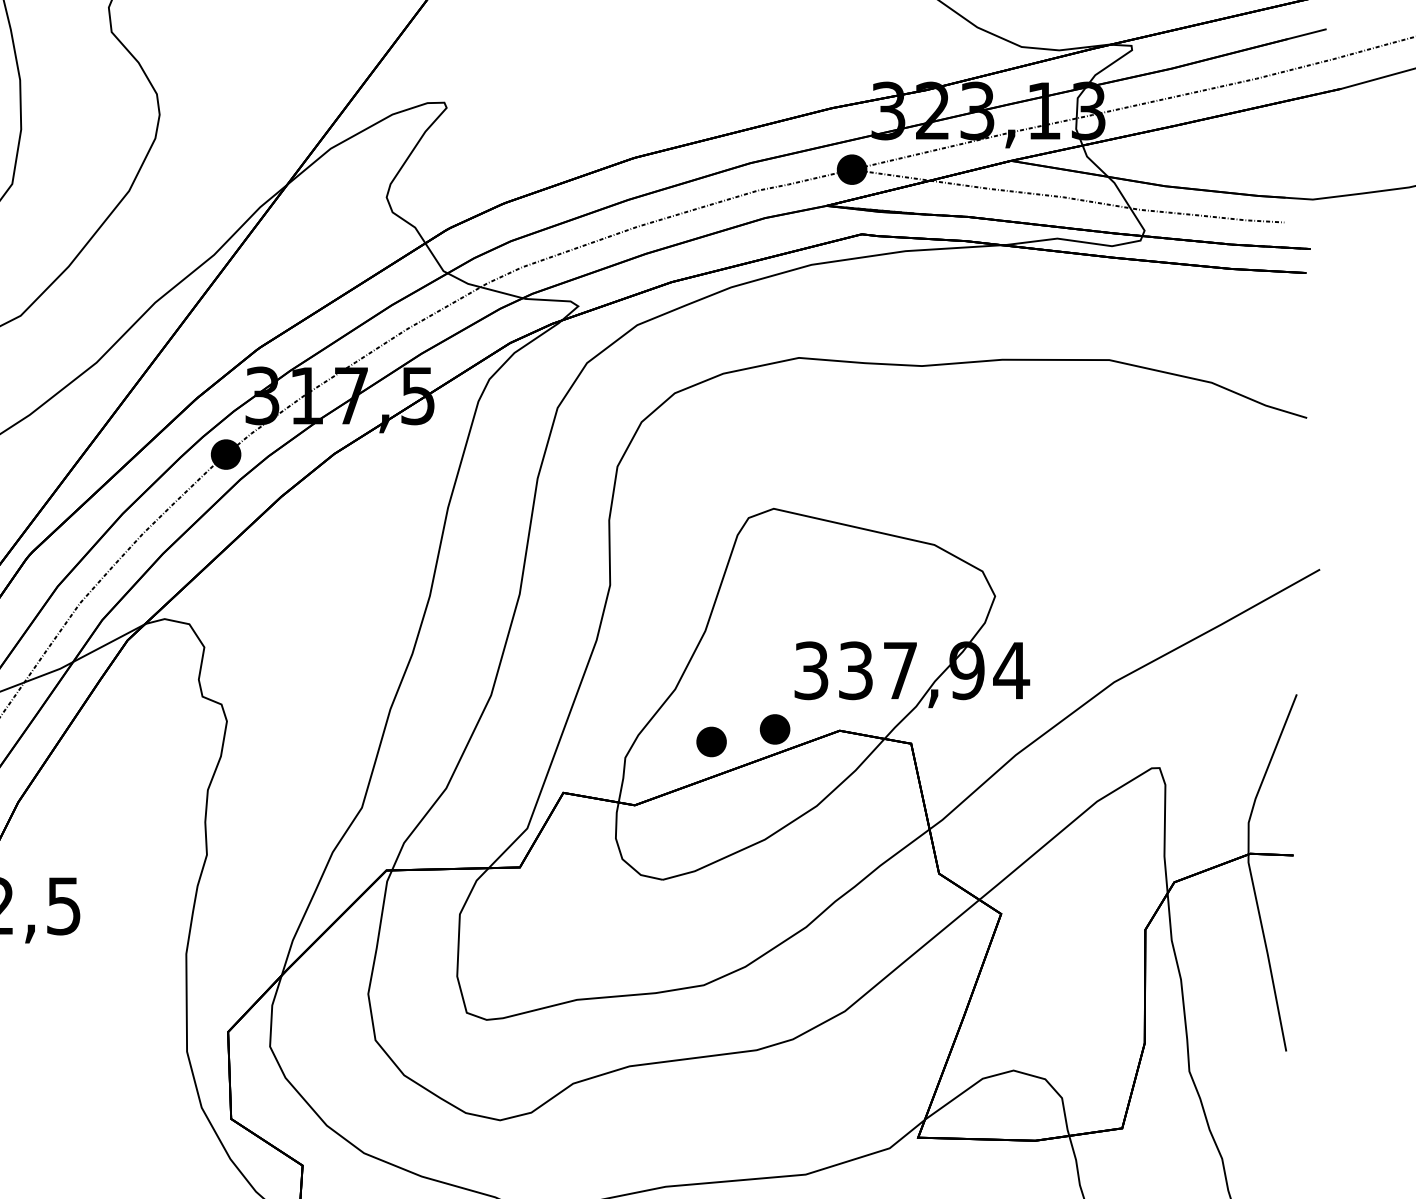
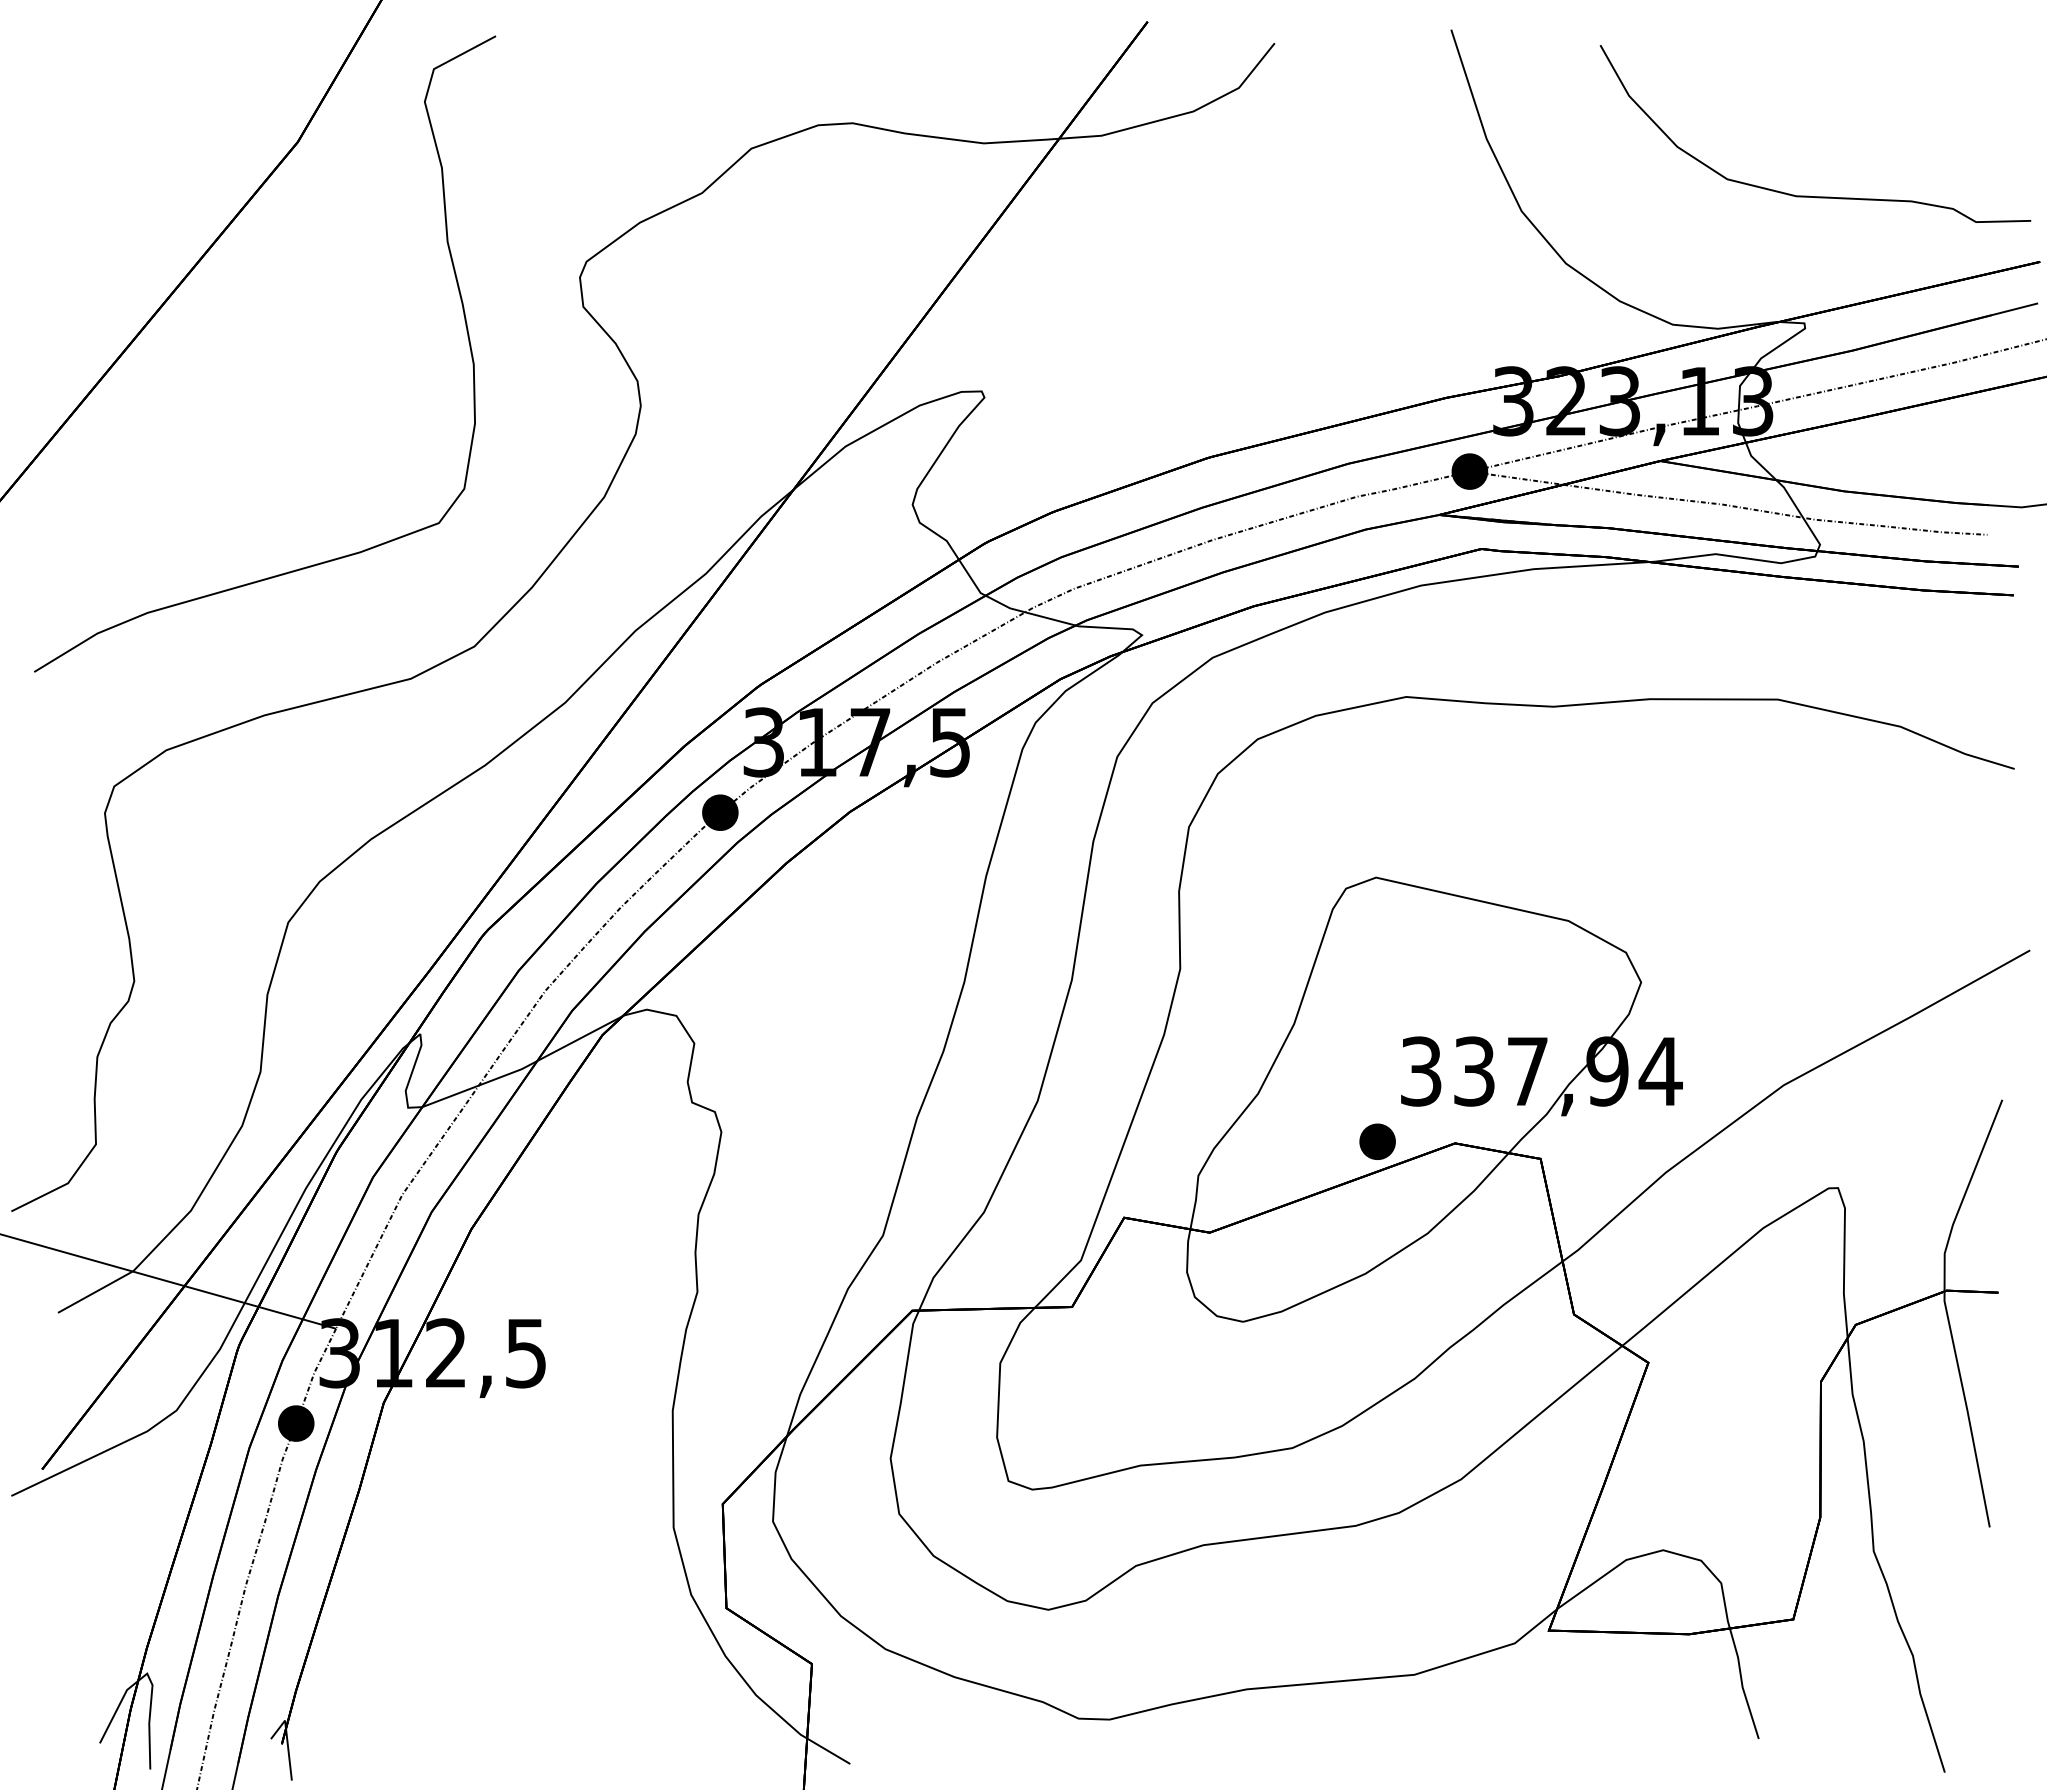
part: (711, 741) -> (1301, 1156), removed

